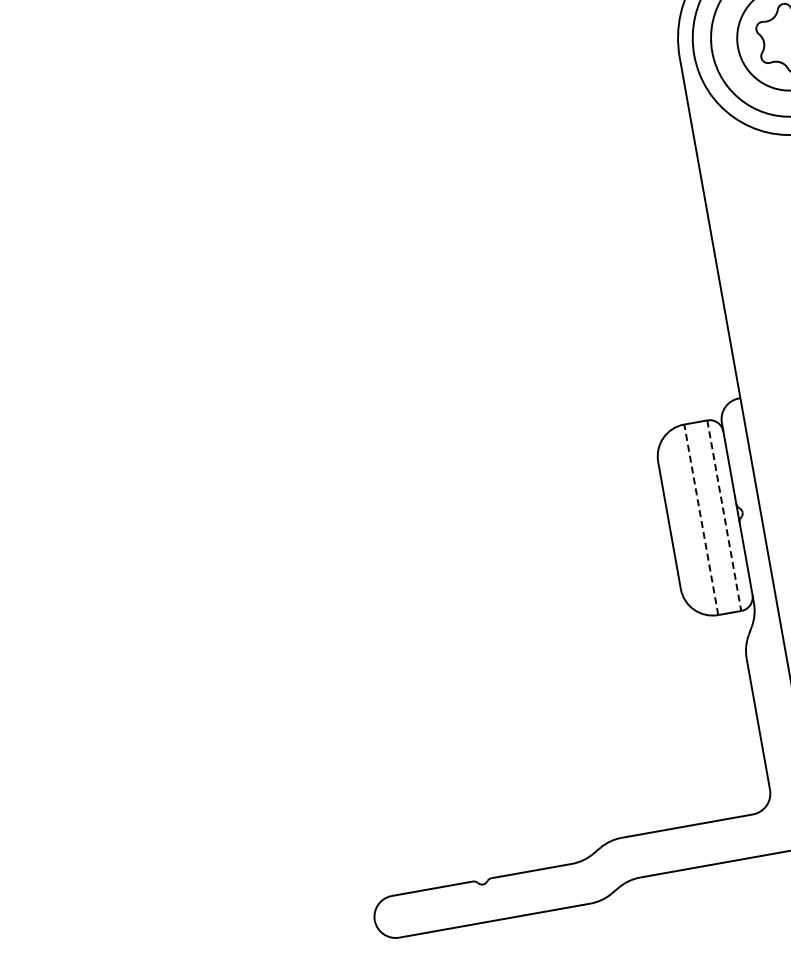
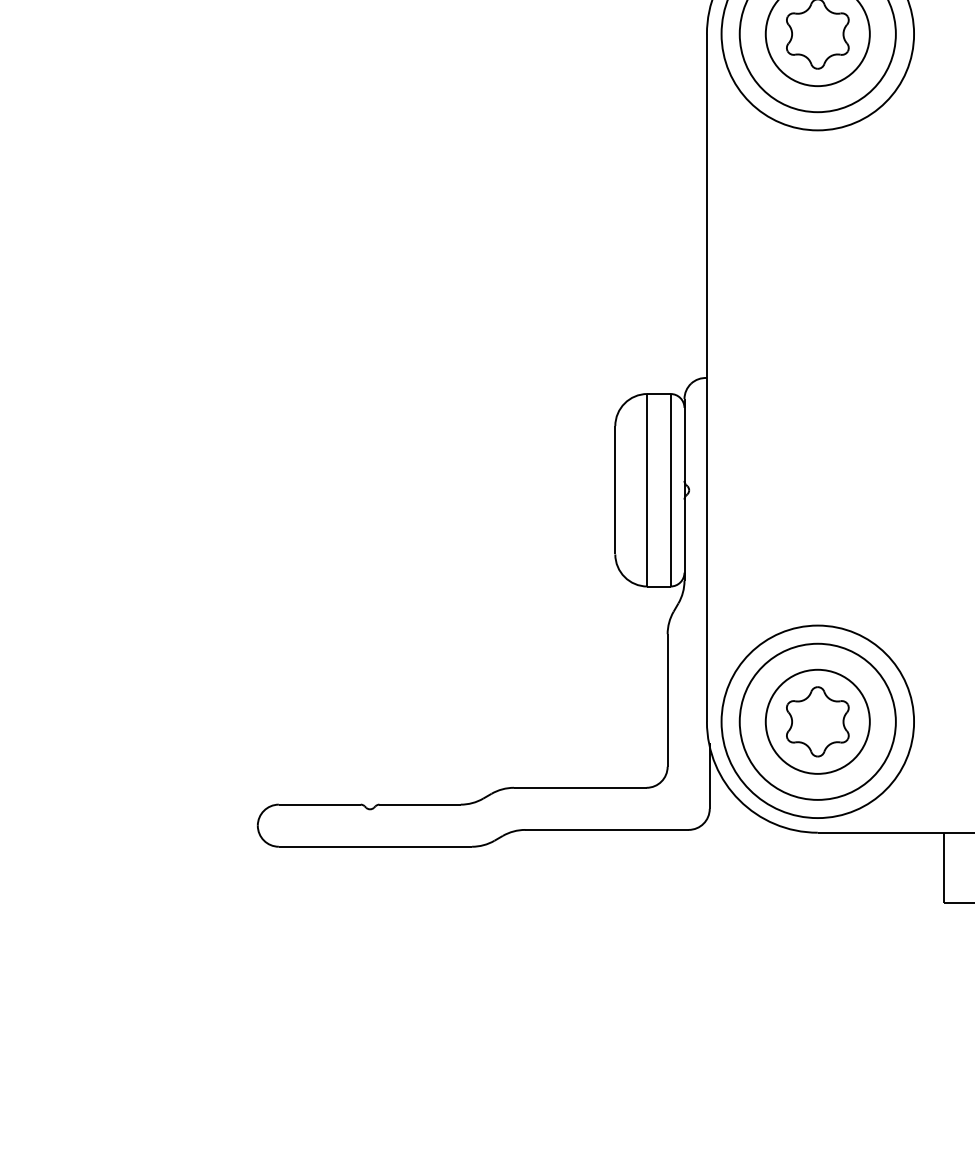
line: (724, 515) -> (670, 490), dashed -> solid
line: (701, 519) -> (647, 489), dashed -> solid

